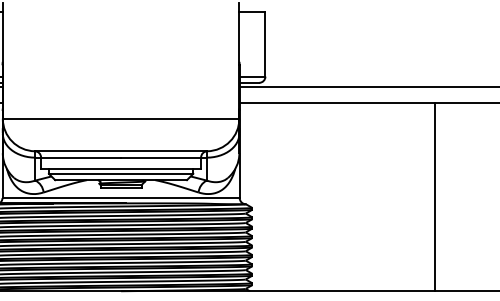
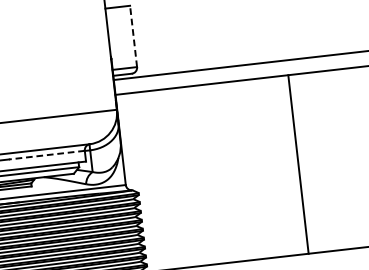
line: (265, 43) -> (133, 35), solid -> dashed
line: (160, 157) -> (46, 155), solid -> dashed
line: (434, 196) -> (298, 163), moved

